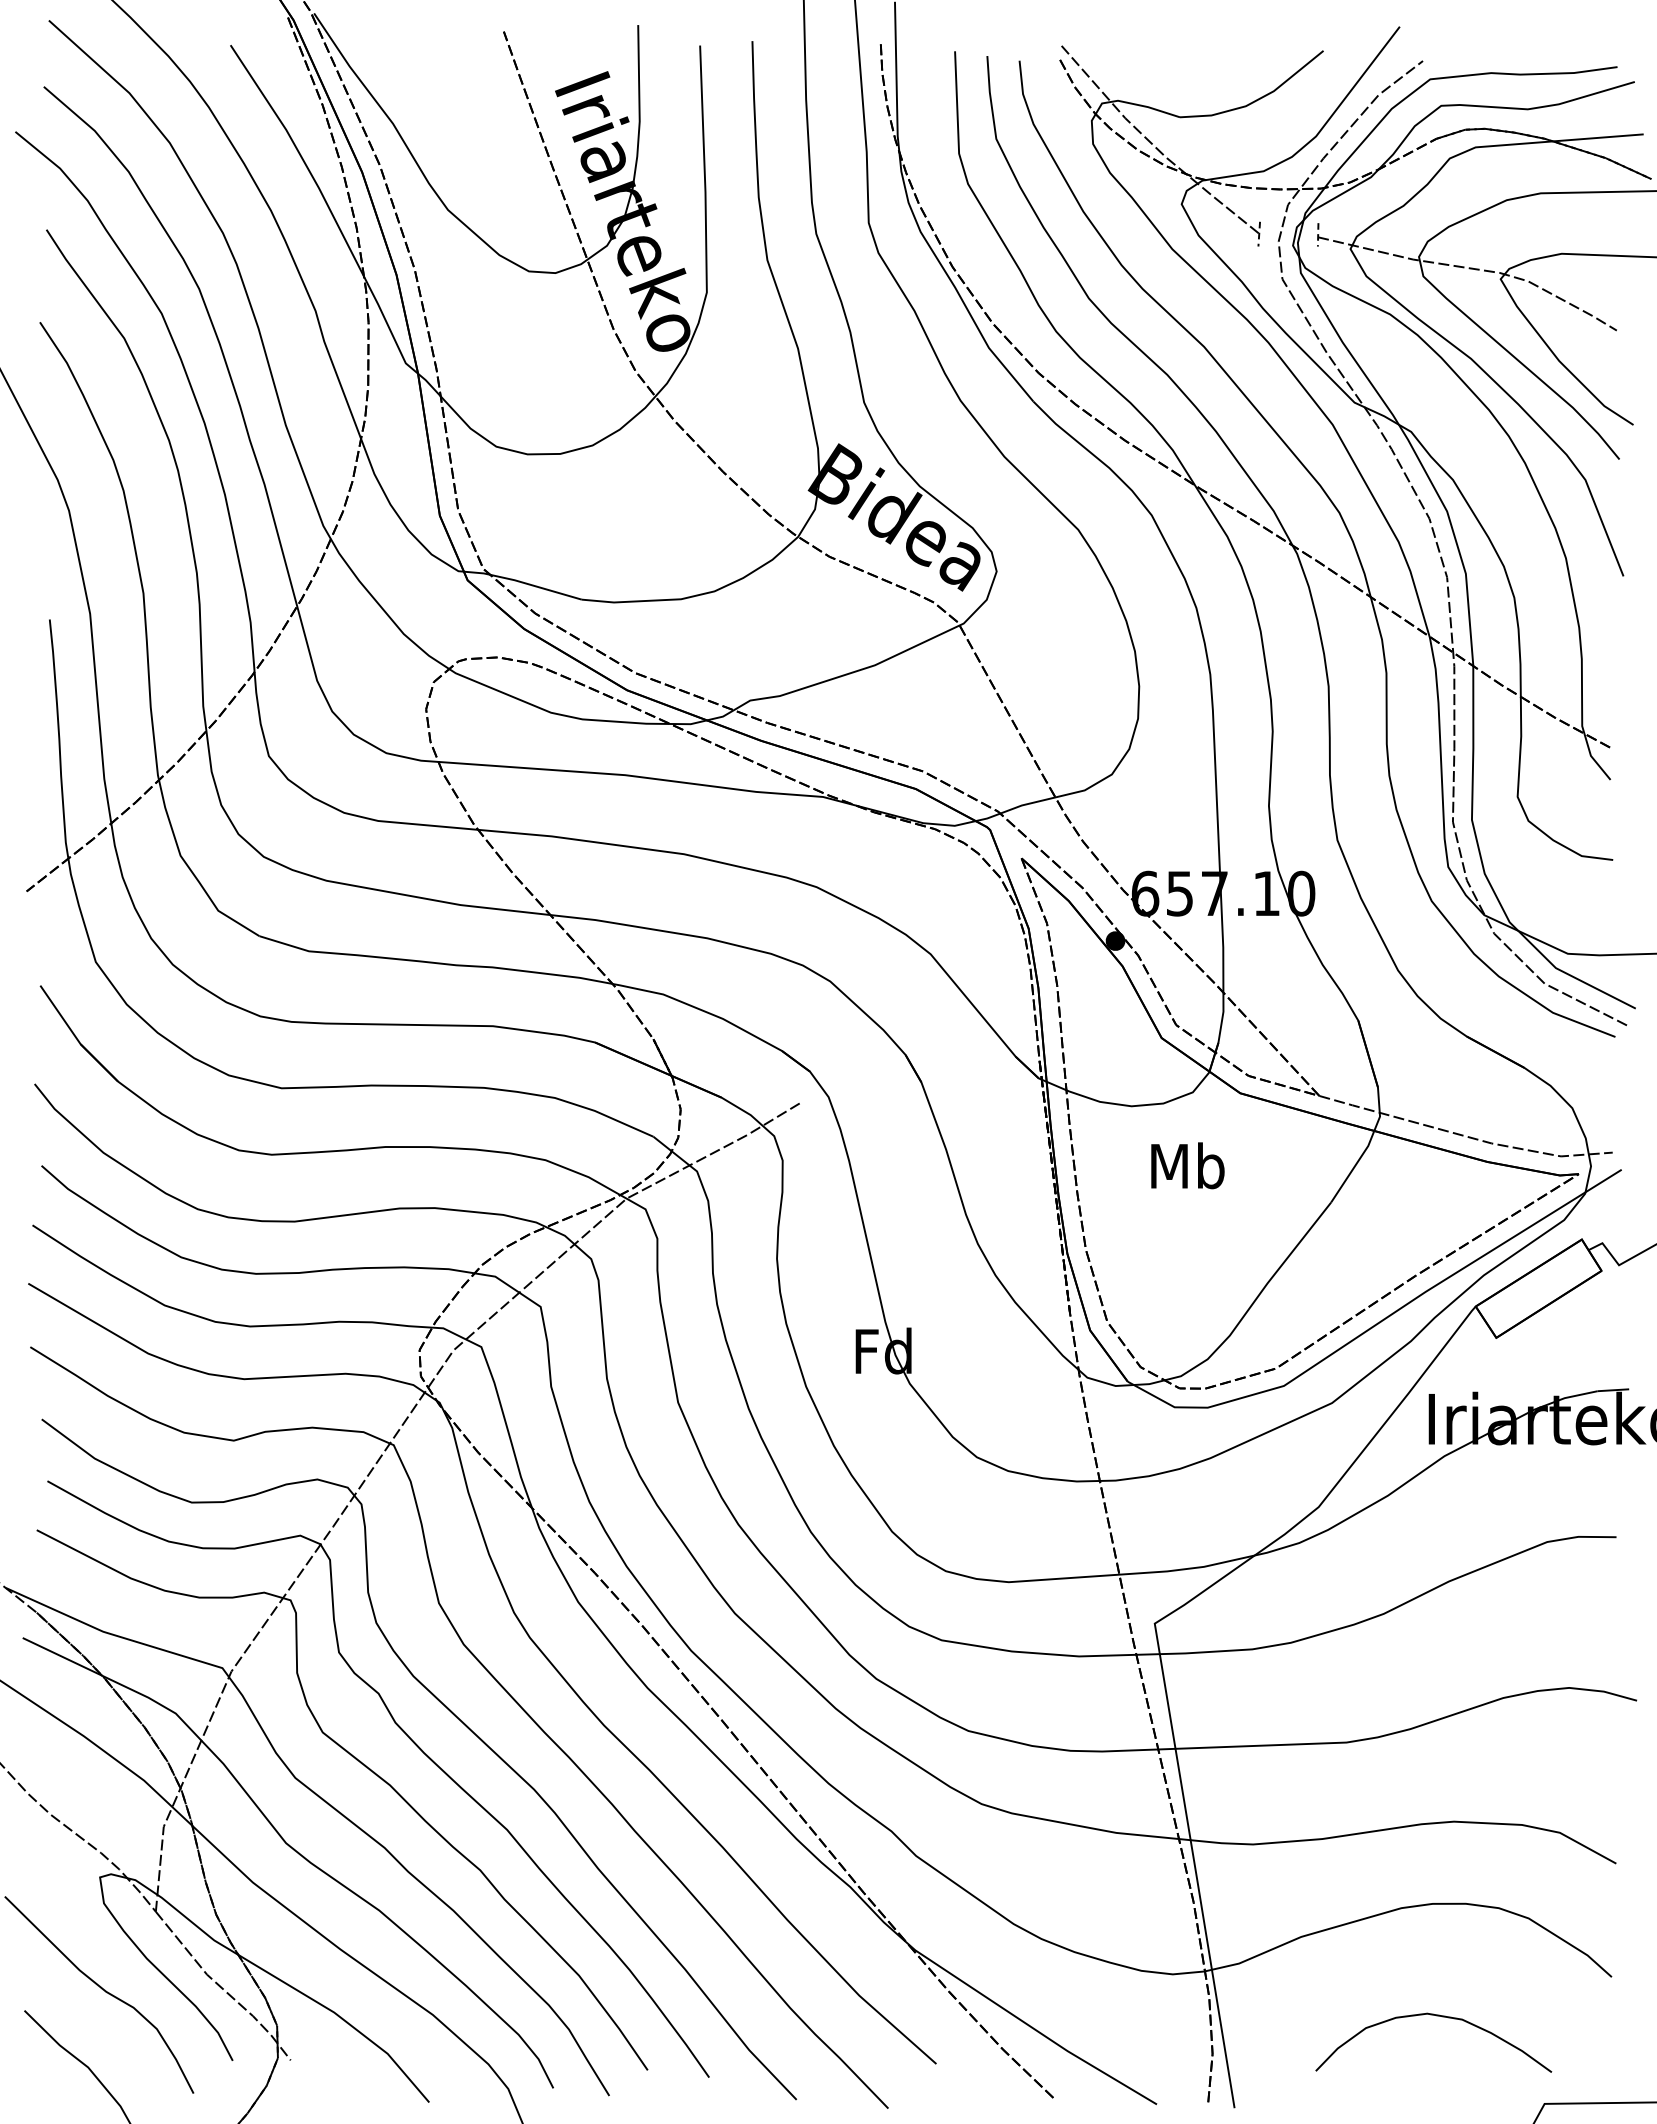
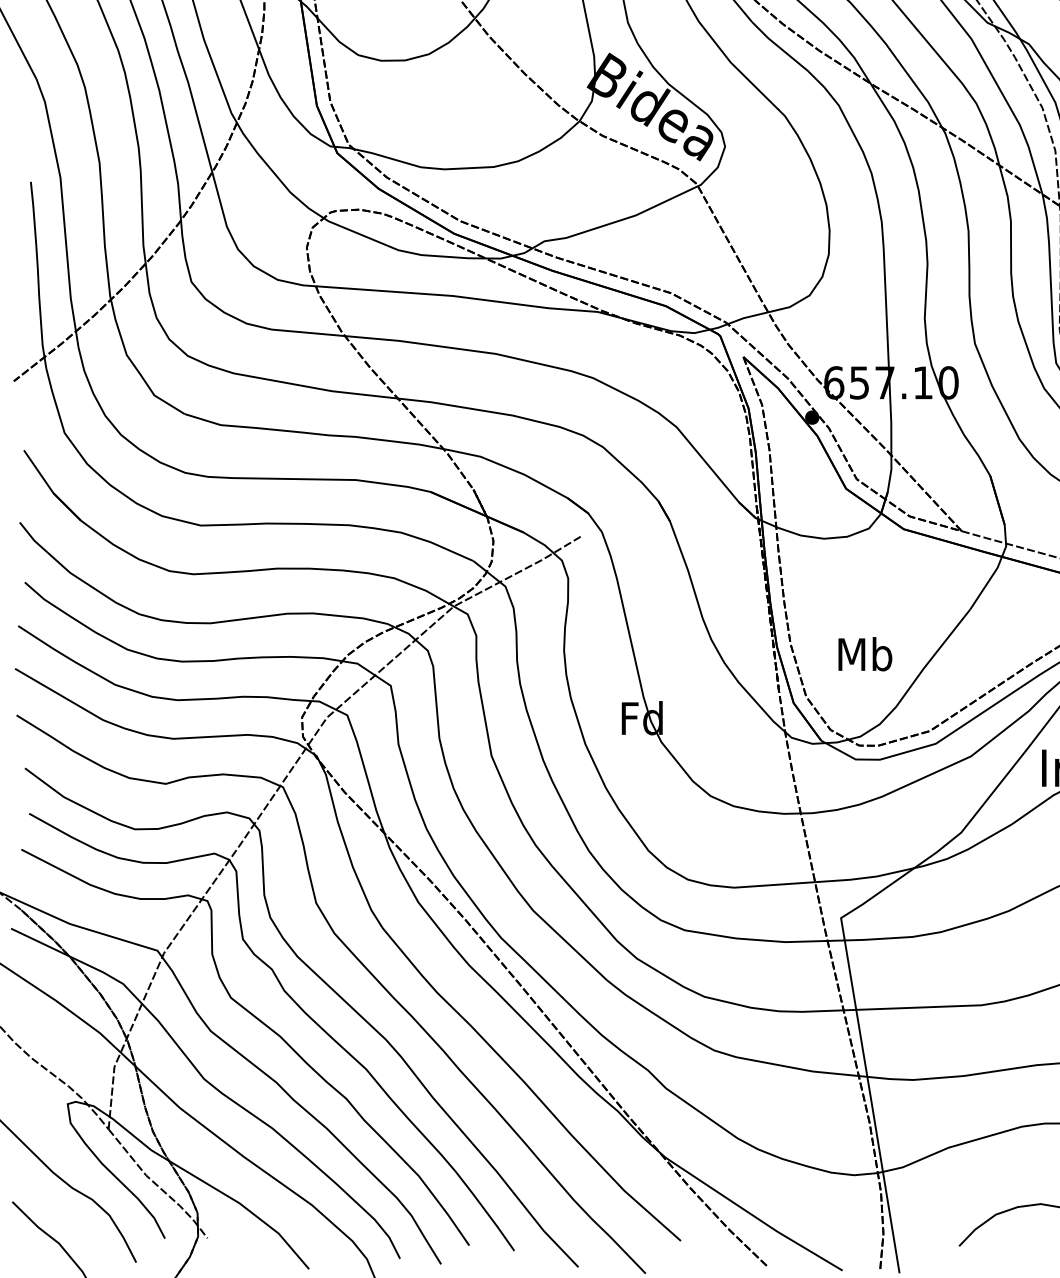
text: (1187, 1165) -> (865, 654), moved

